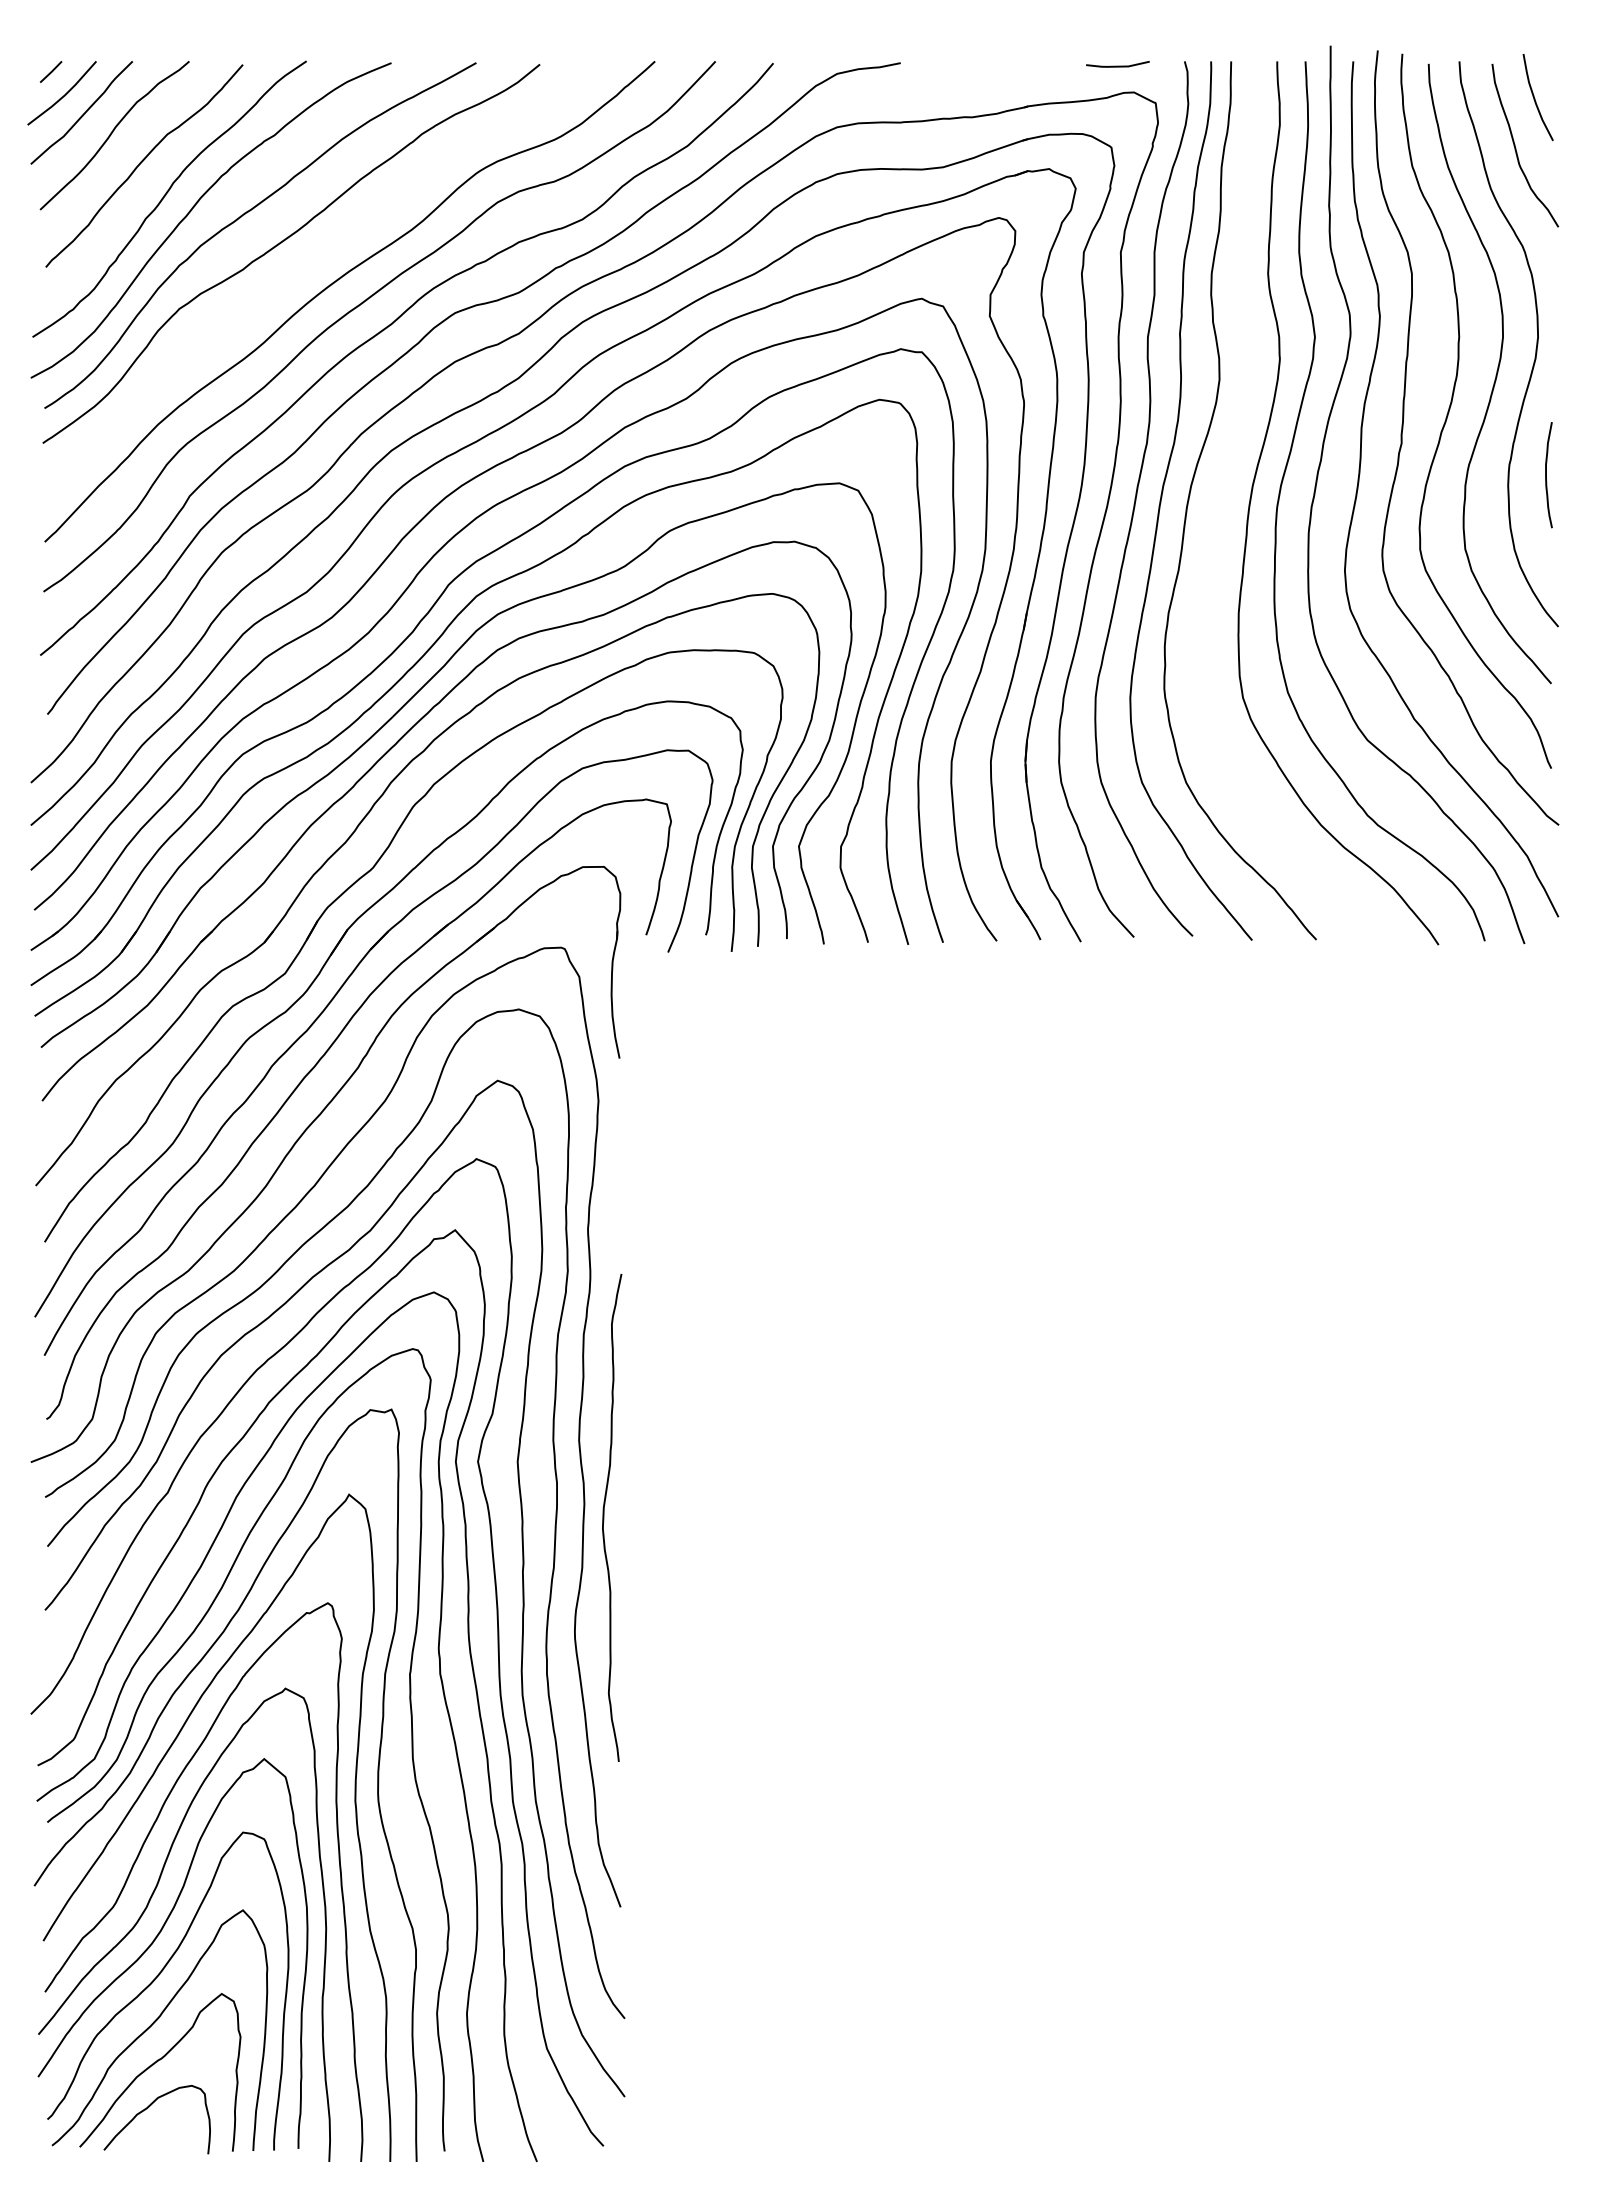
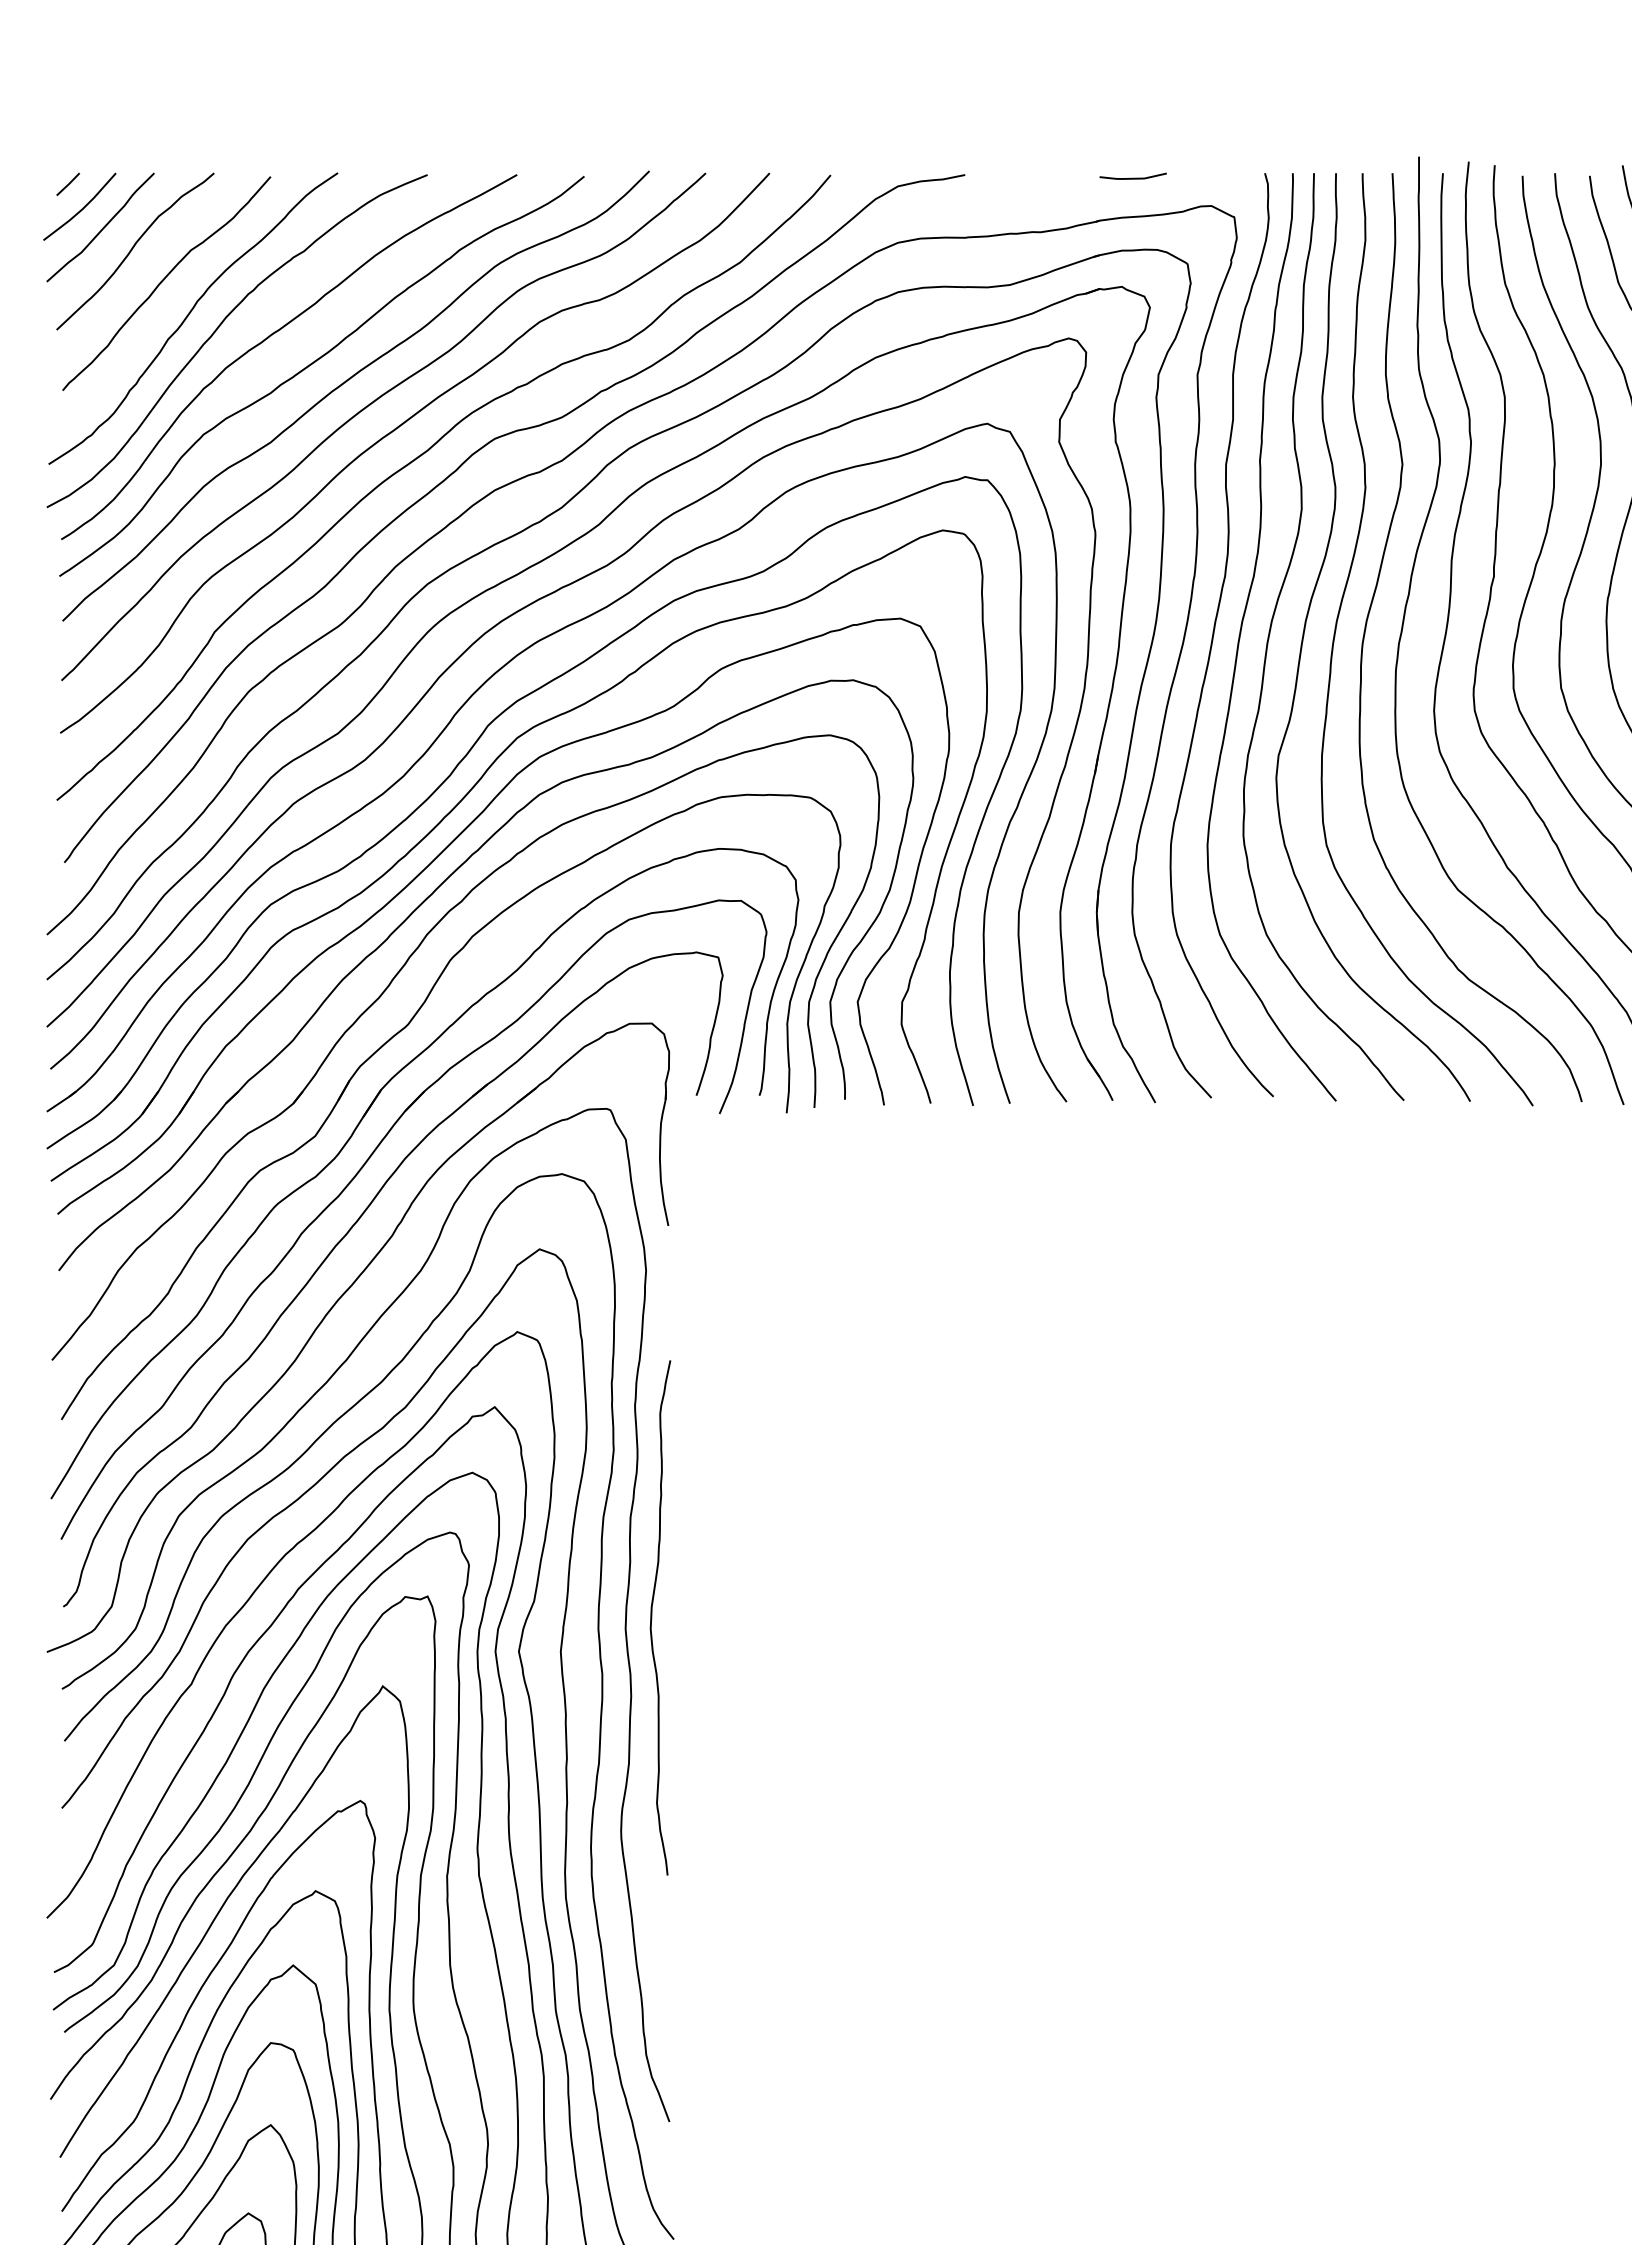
line: (1117, 65) -> (1132, 177), moved
curve: (312, 261) -> (344, 384), added
curve: (1223, 492) -> (1305, 628), added
curve: (604, 1517) -> (652, 1617), moved

